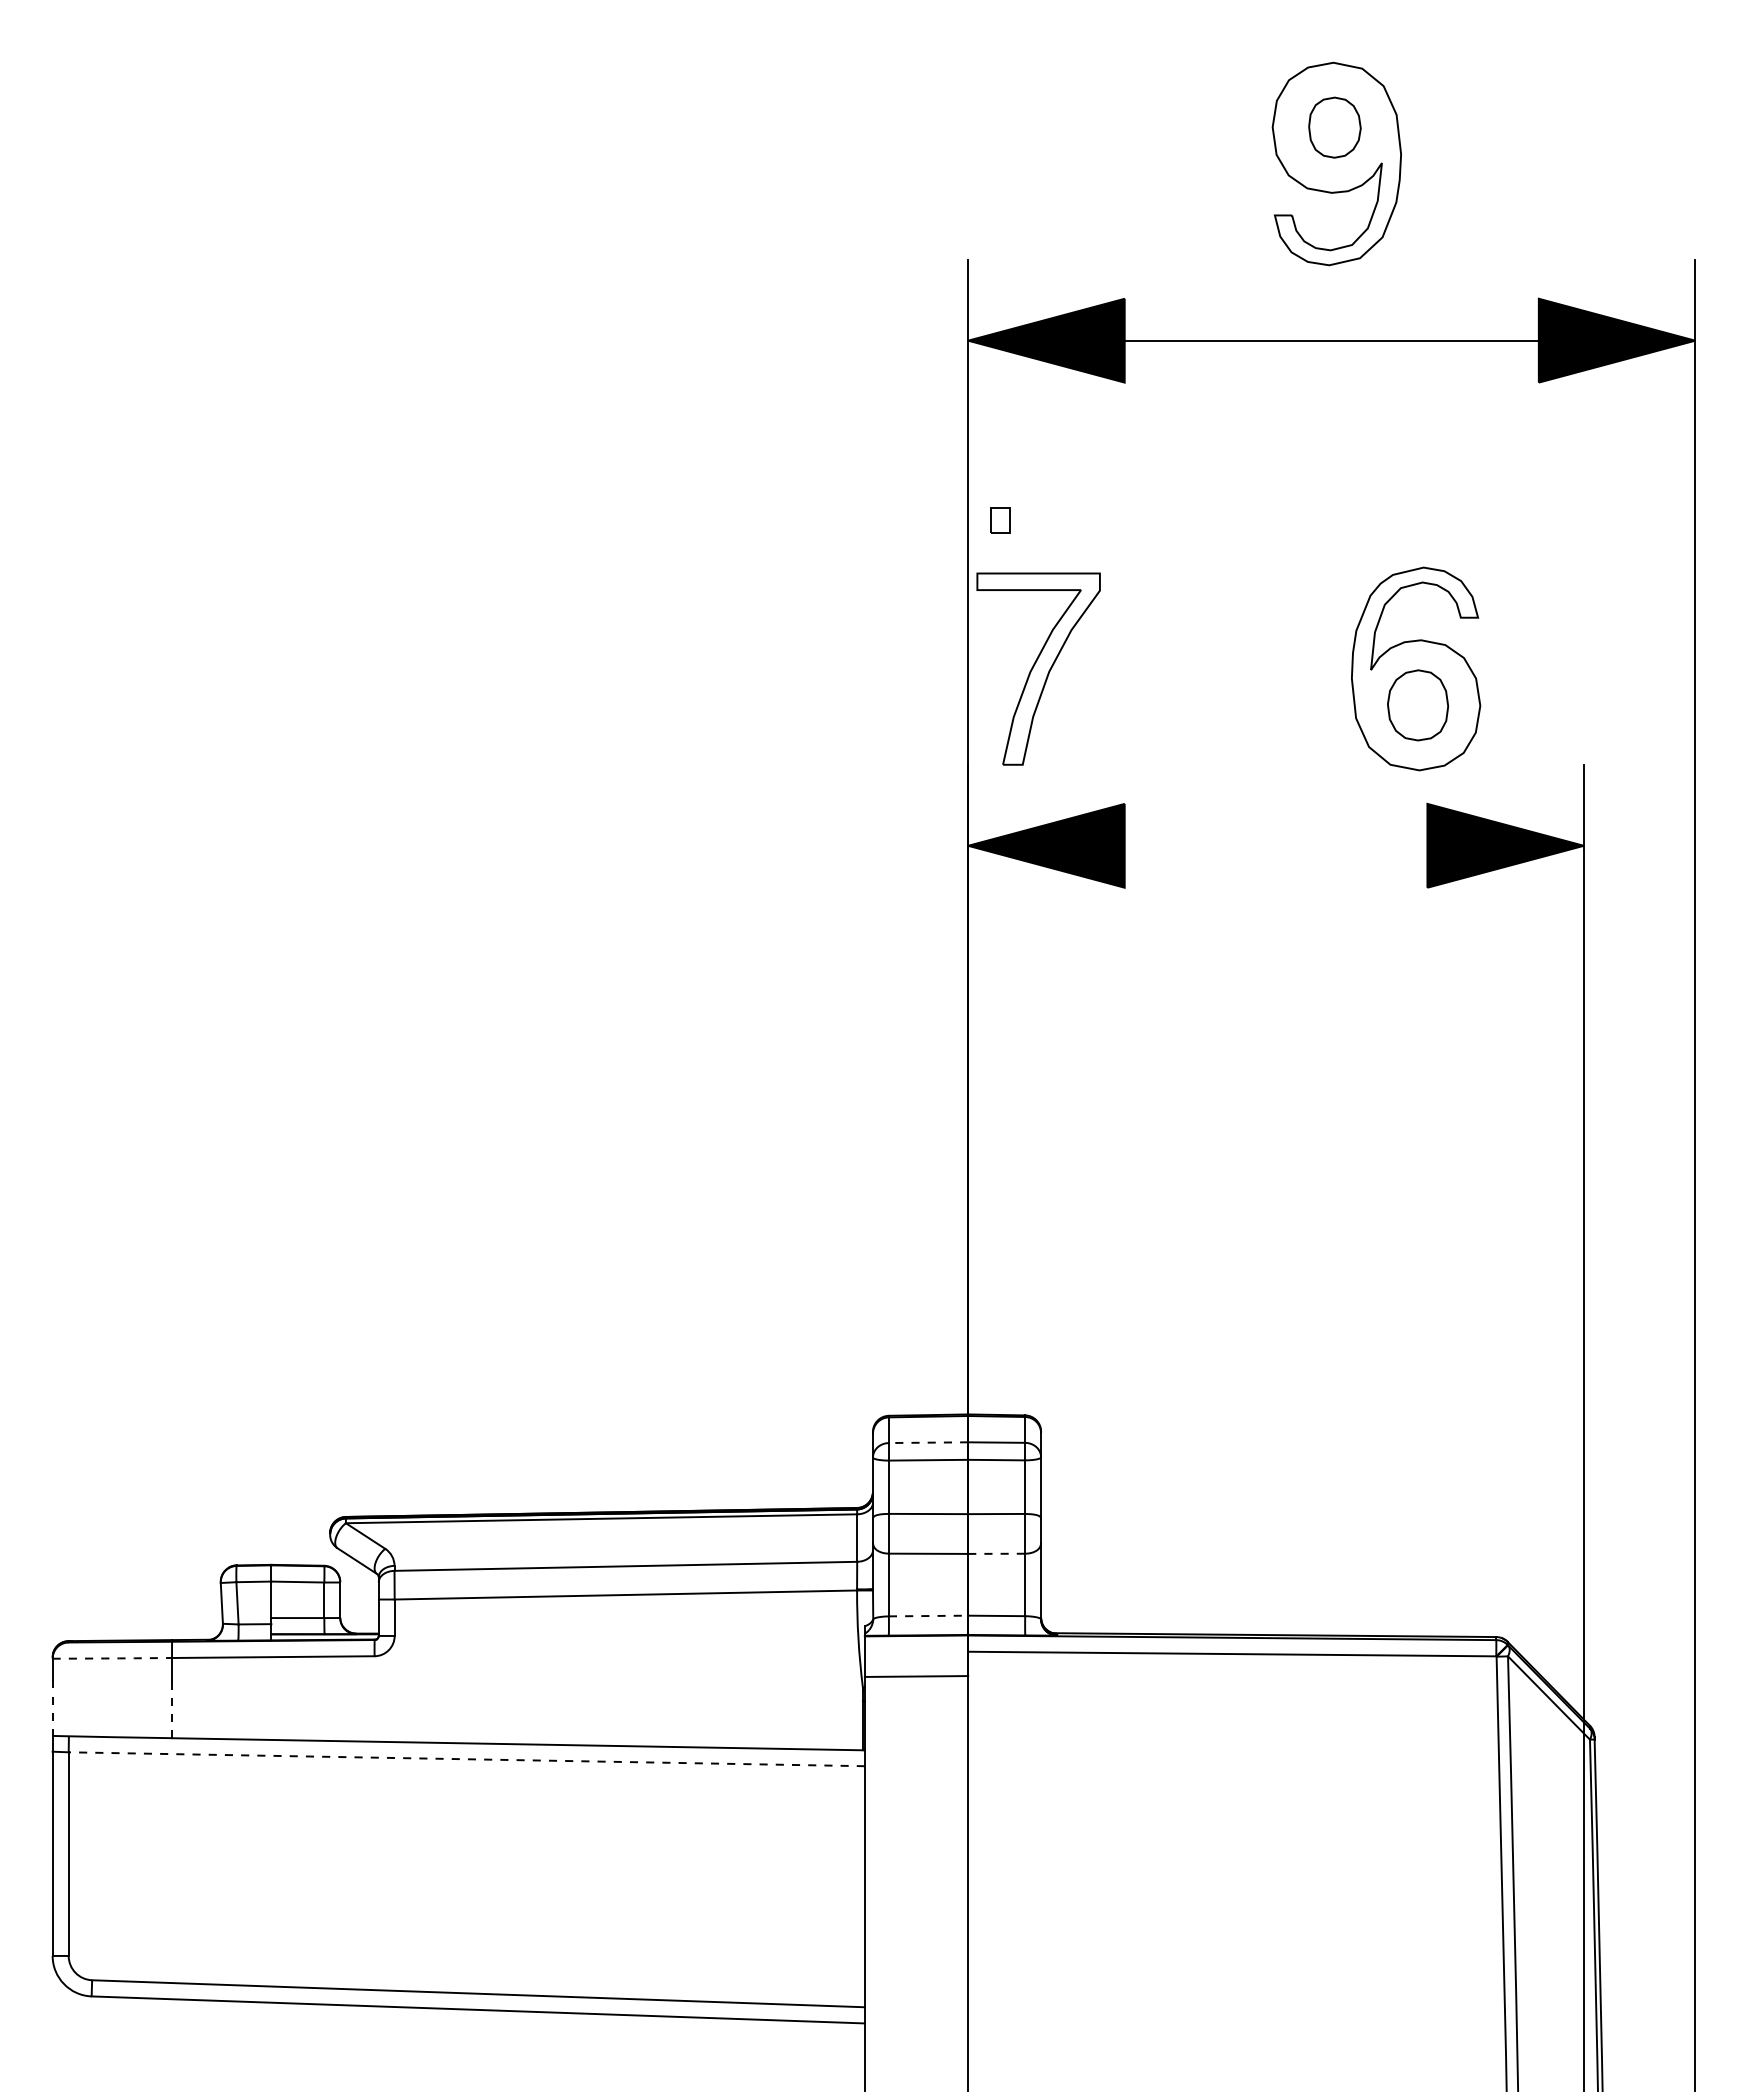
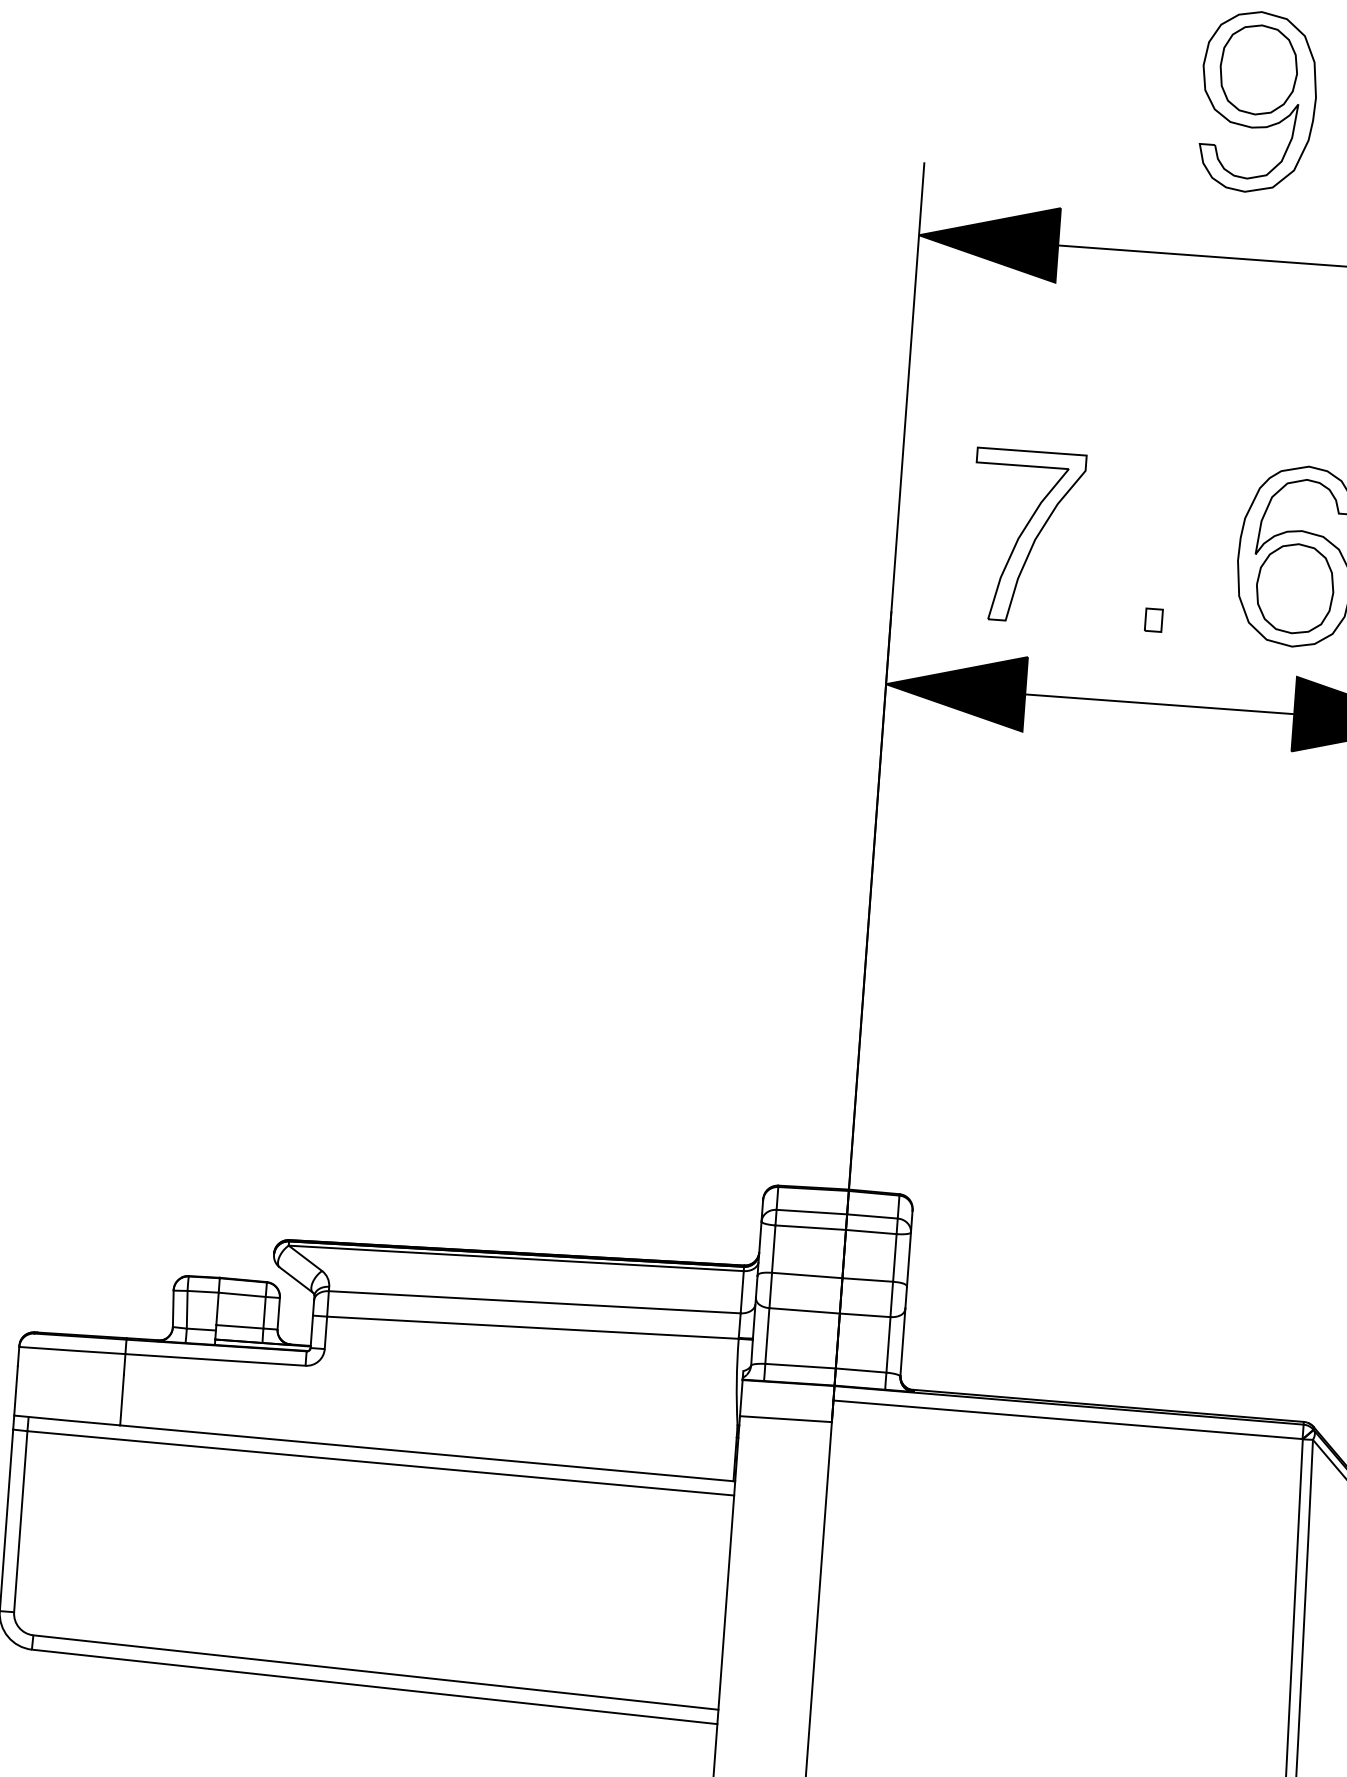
part: (1334, 127) -> (1258, 69), size x1.67
part: (1000, 520) -> (1153, 620), moved
part: (1038, 668) -> (1025, 536), moved
part: (1417, 705) -> (1294, 588), size x1.43
line: (1275, 845) -> (1159, 703), added
line: (928, 1442) -> (811, 1211), dashed -> solid
line: (997, 1553) -> (865, 1315), dashed -> solid
line: (928, 1616) -> (800, 1366), dashed -> solid
arc: (112, 1658) -> (72, 1350), dashed -> solid
line: (52, 1708) -> (15, 1391), dashed -> solid
line: (172, 1710) -> (122, 1400), dashed -> solid
line: (466, 1759) -> (380, 1463), dashed -> solid

